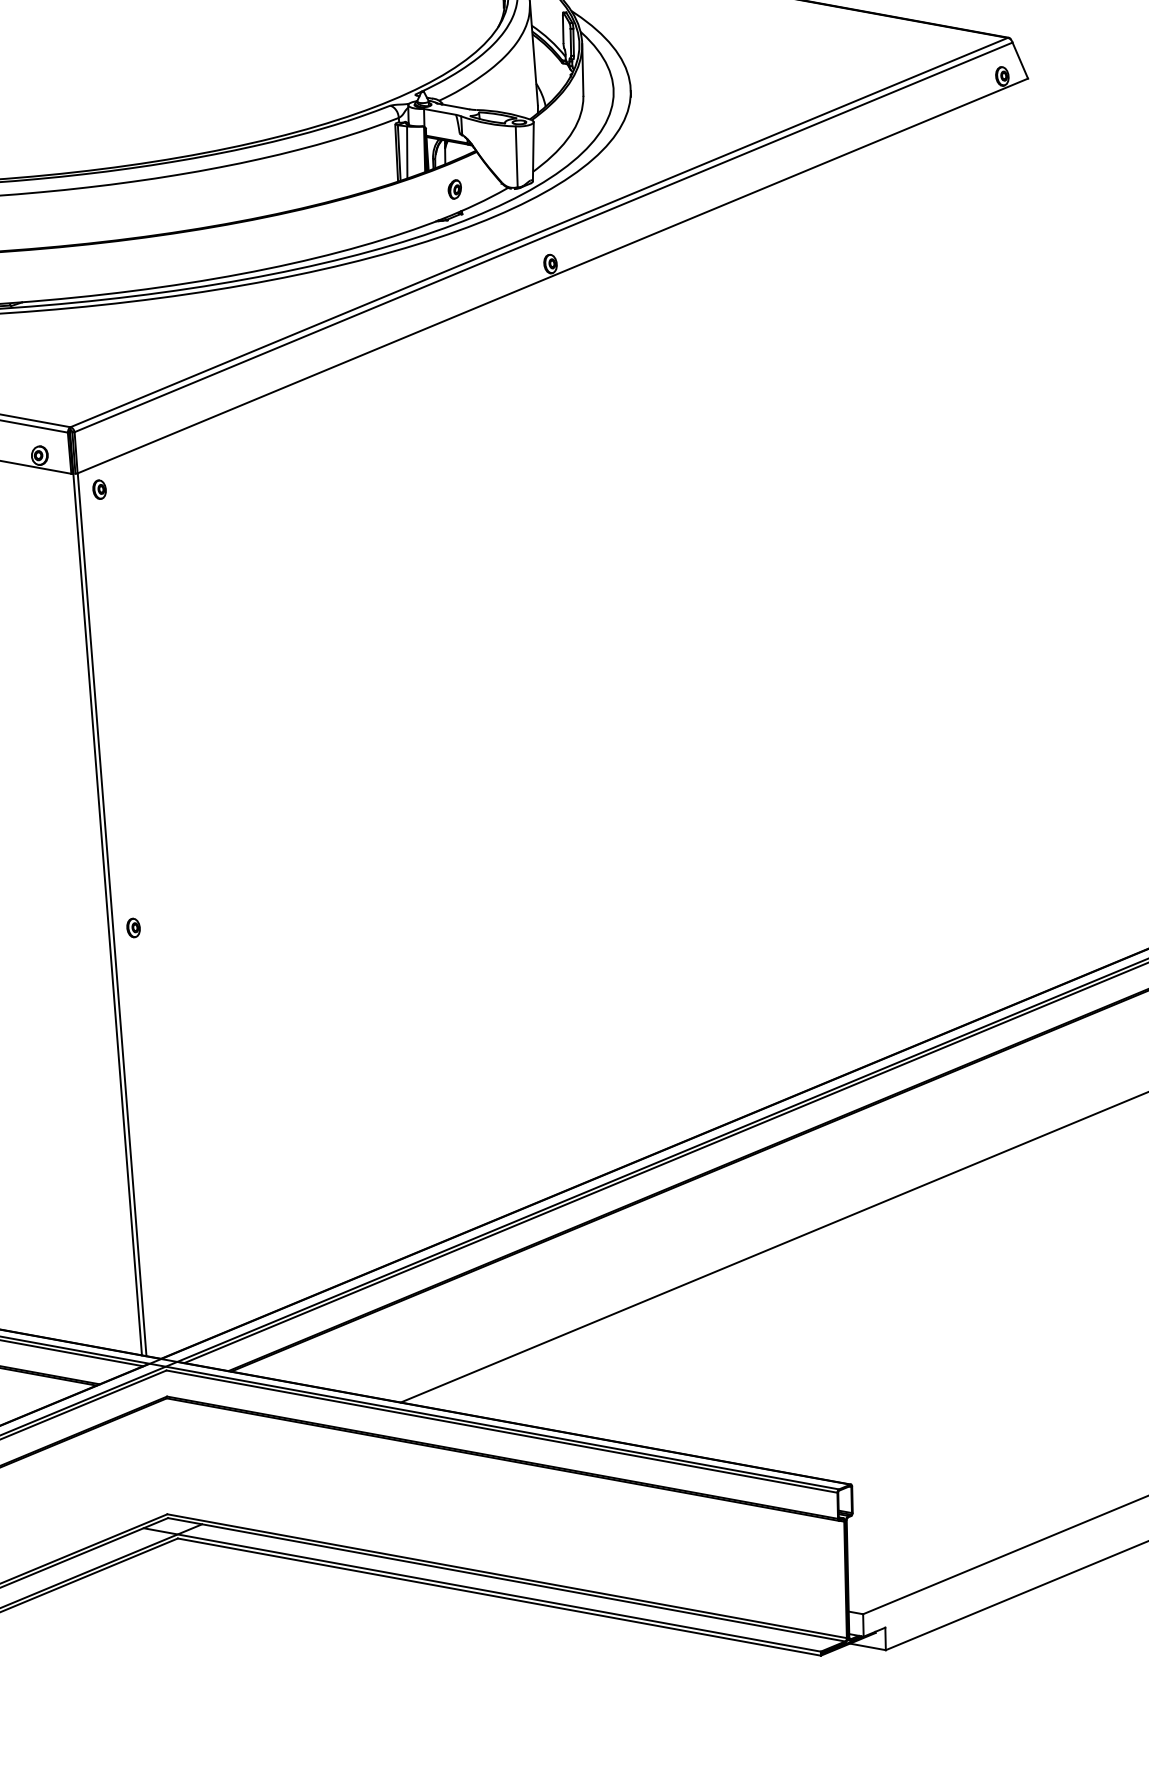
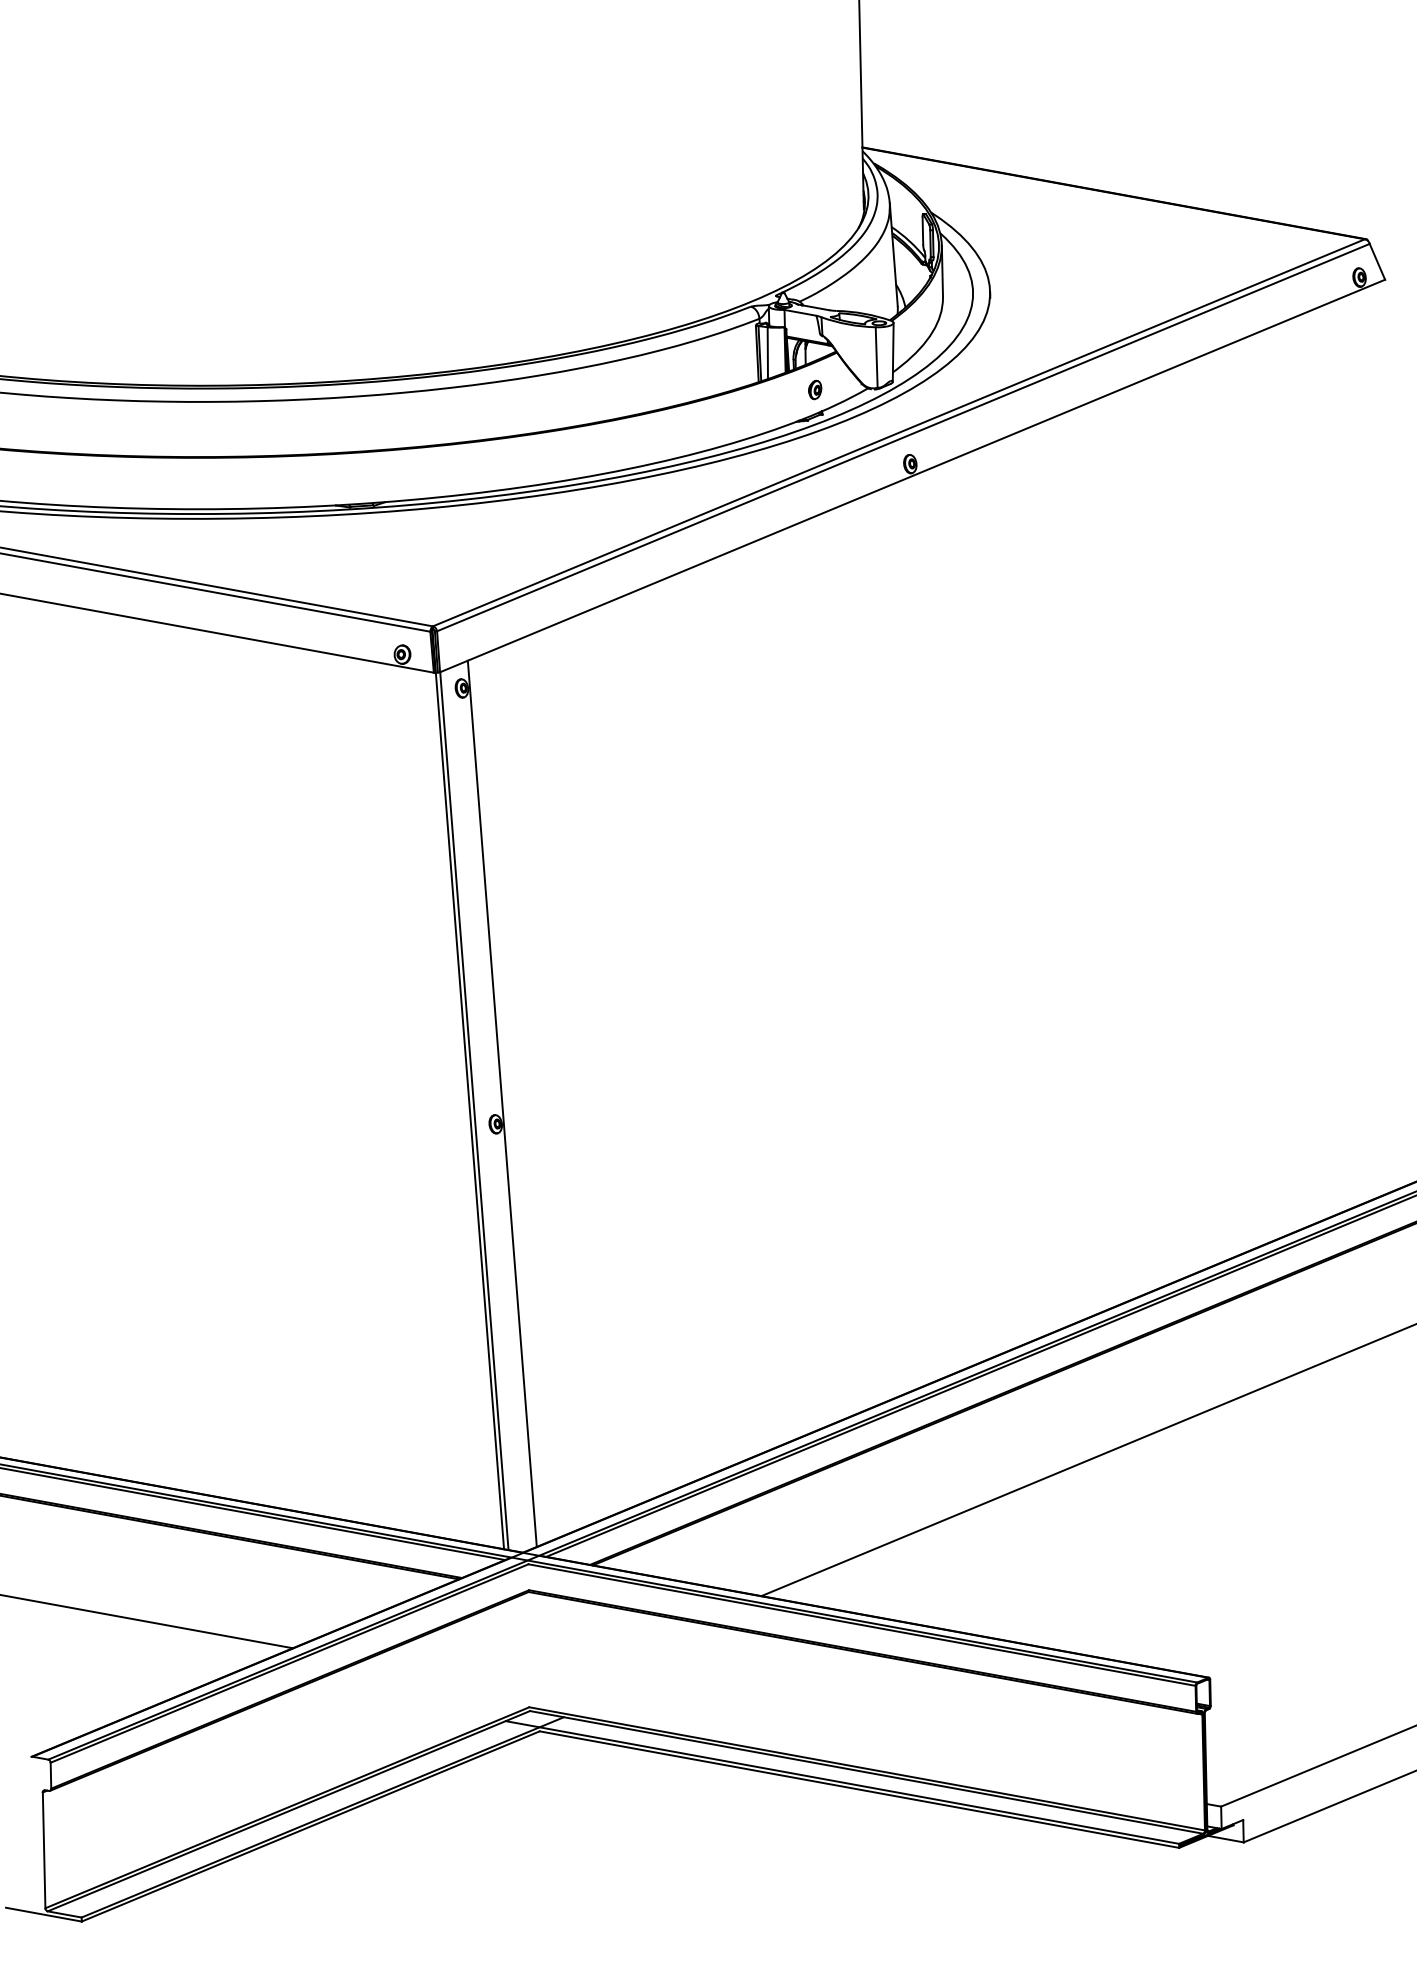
line: (139, 907) -> (501, 1103), added

